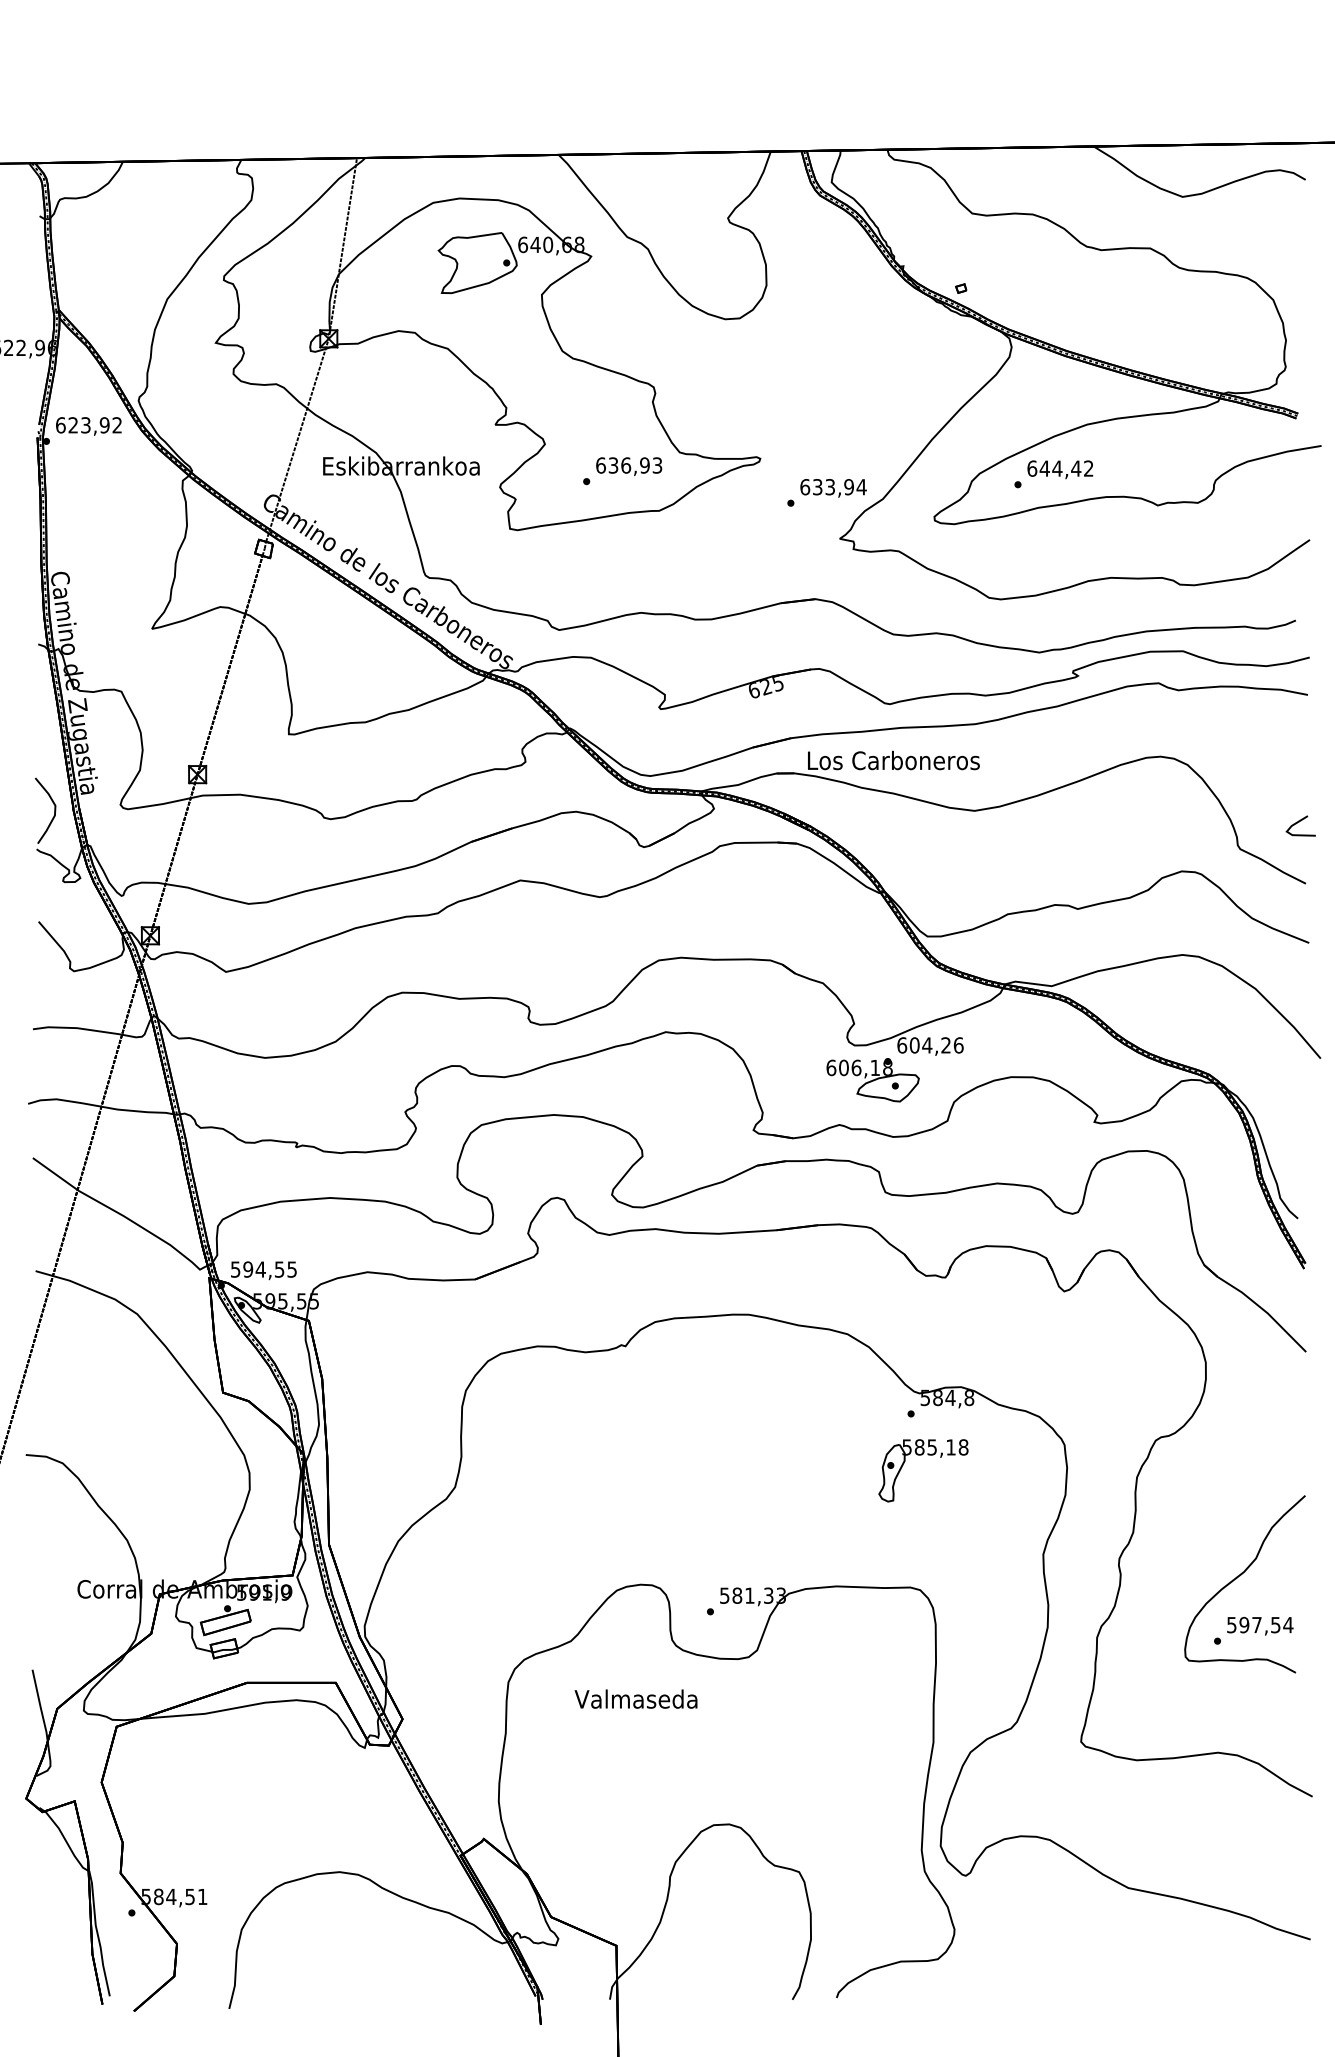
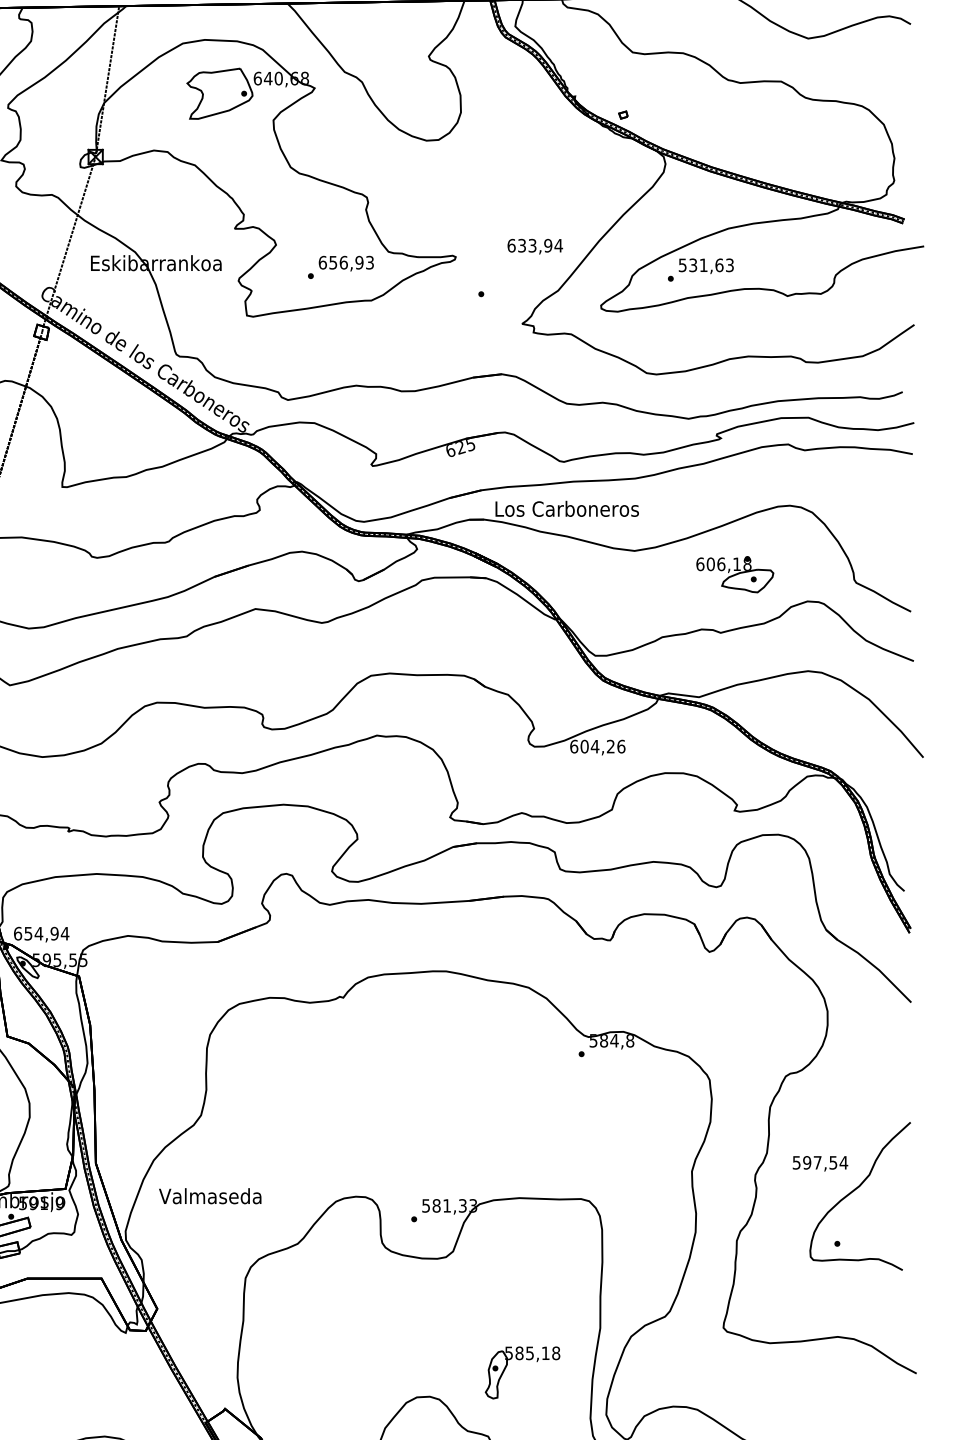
text: (613, 464) -> (333, 261), 636,93 -> 656,93
text: (1060, 468) -> (706, 265), 644,42 -> 531,63
text: (833, 488) -> (535, 246), moved
line: (1299, 822) -> (905, 560), removed
part: (872, 1080) -> (734, 574), moved
text: (263, 1269) -> (41, 933), 594,55 -> 654,94
part: (921, 1455) -> (521, 1360), moved
text: (1260, 1625) -> (820, 1163), moved
text: (635, 1698) -> (209, 1195), moved

